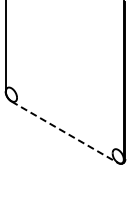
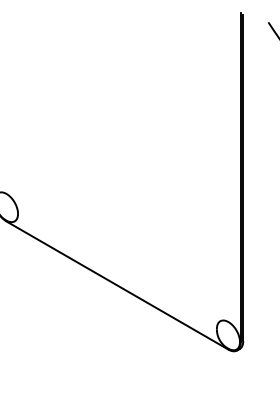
line: (64, 132) -> (116, 285), dashed -> solid

